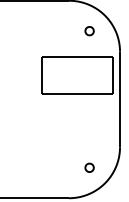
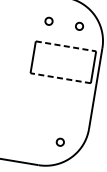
part: (53, 31) -> (48, 21), added
line: (77, 56) -> (65, 46), solid -> dashed
line: (77, 94) -> (60, 78), solid -> dashed

